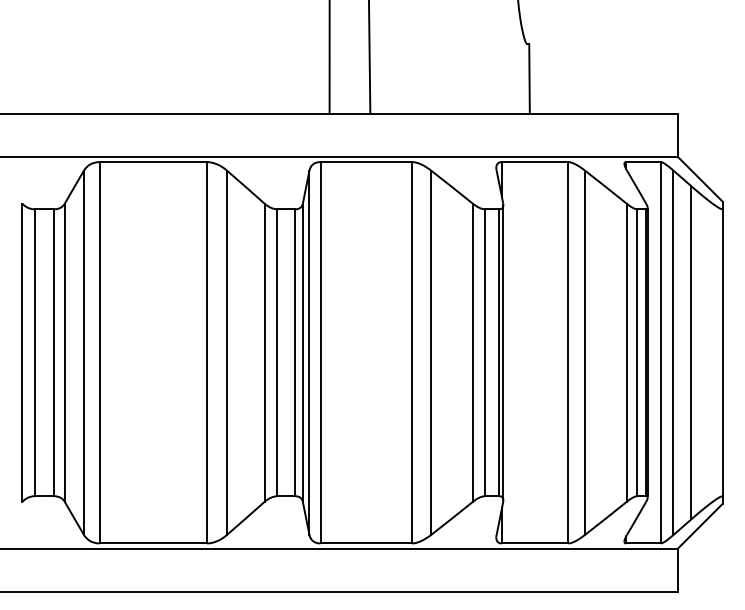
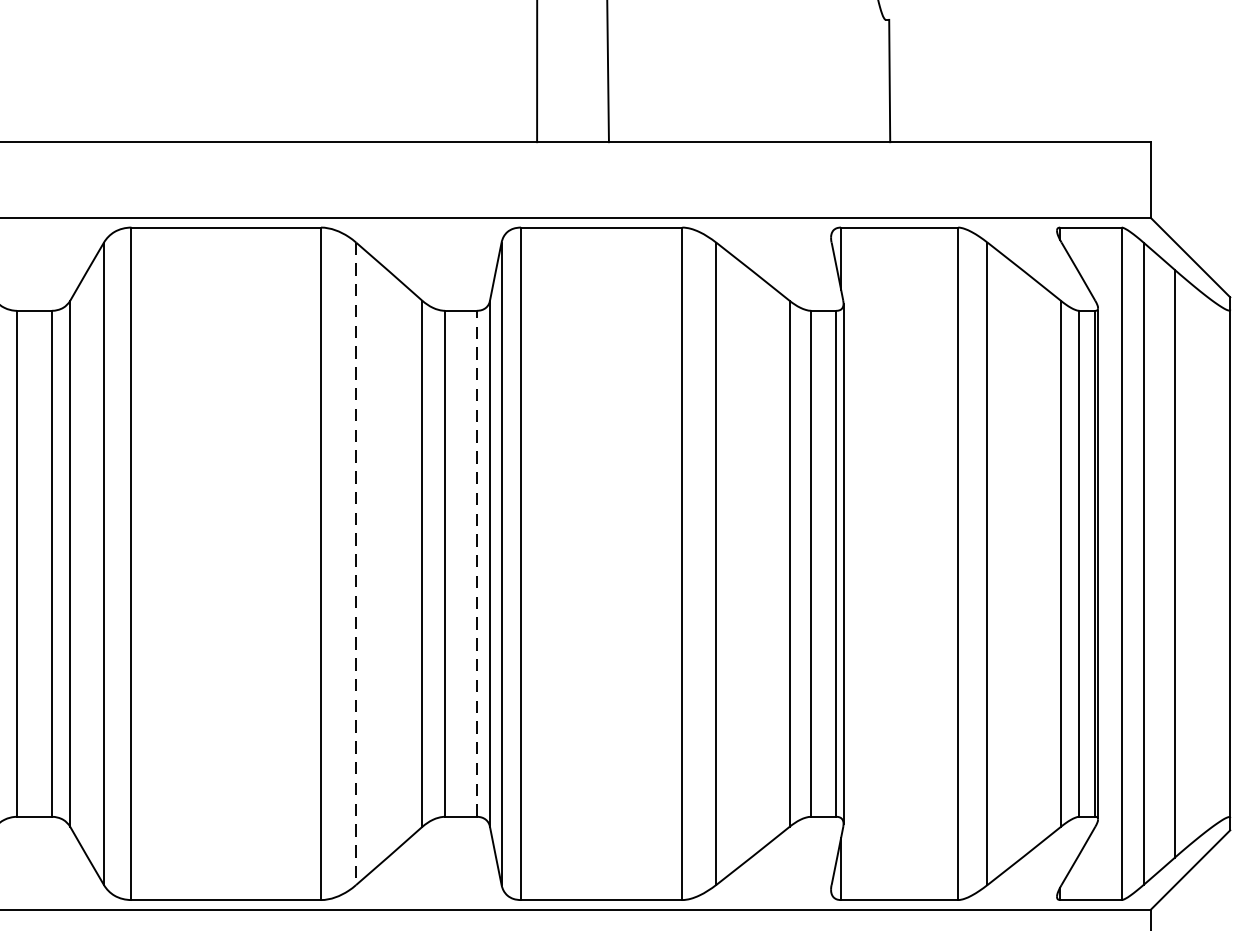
line: (295, 352) -> (476, 563), solid -> dashed
line: (226, 353) -> (355, 565), solid -> dashed

